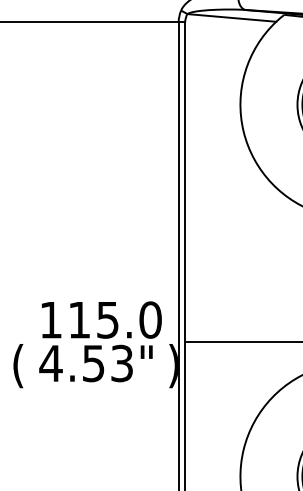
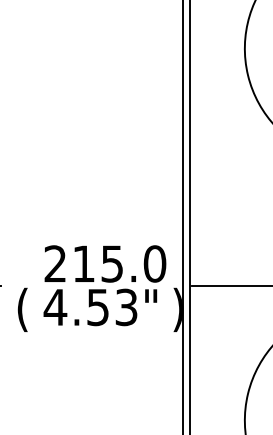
text: (50, 319) -> (54, 263), 115.0 -> 215.0

